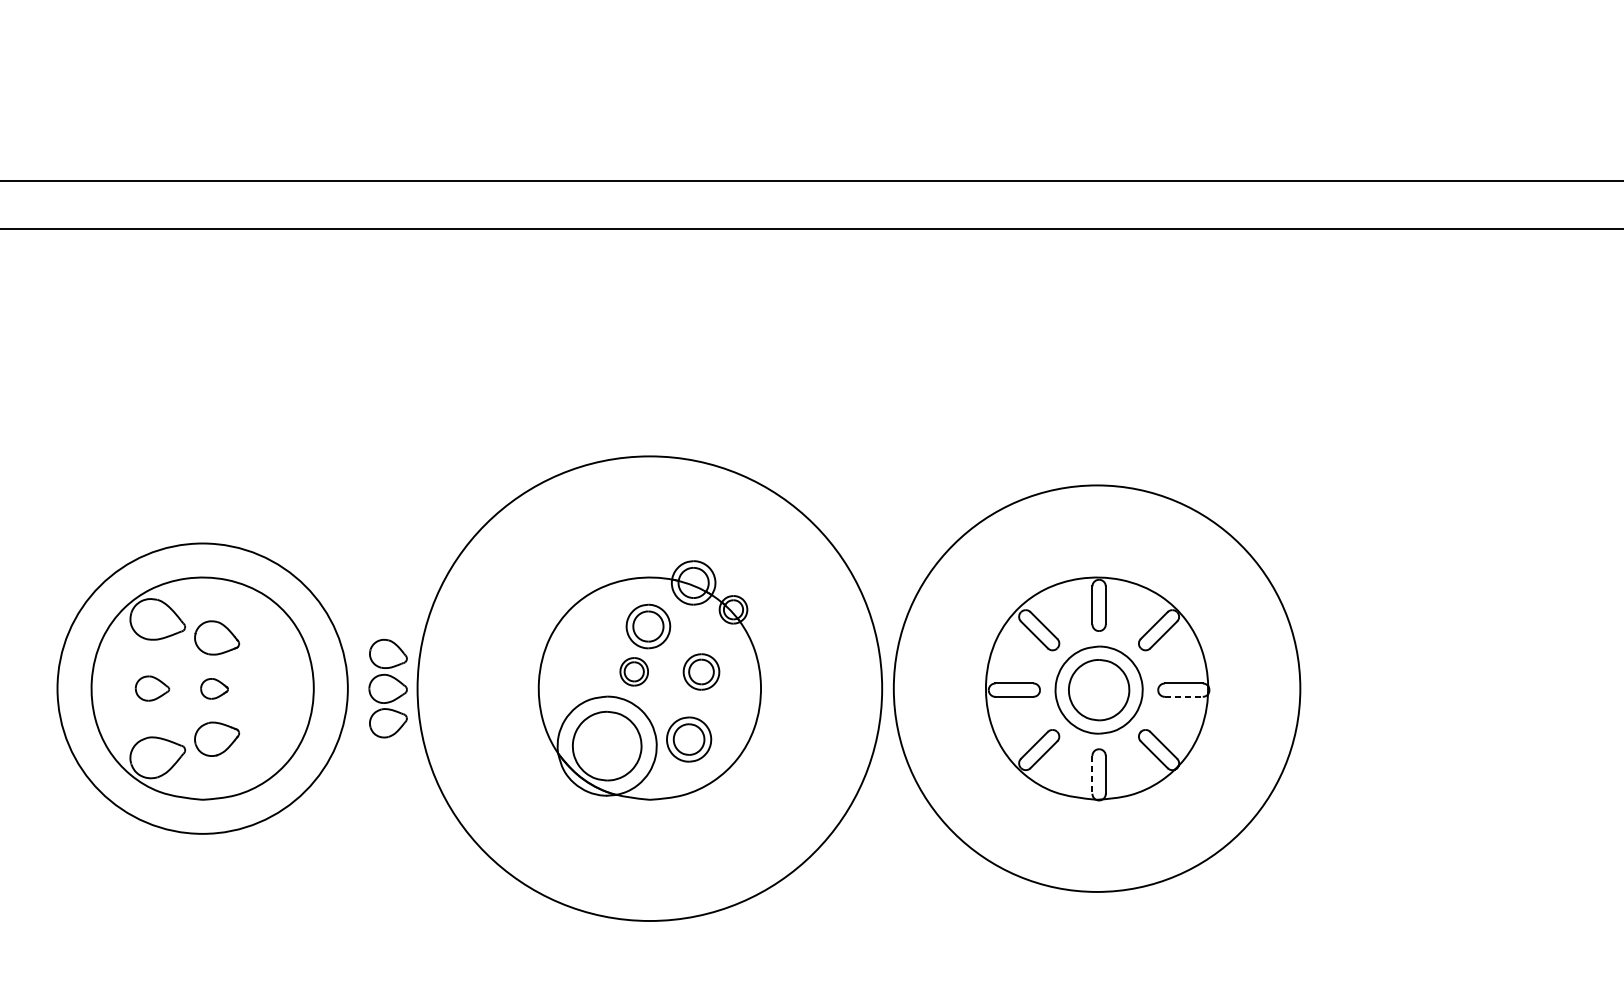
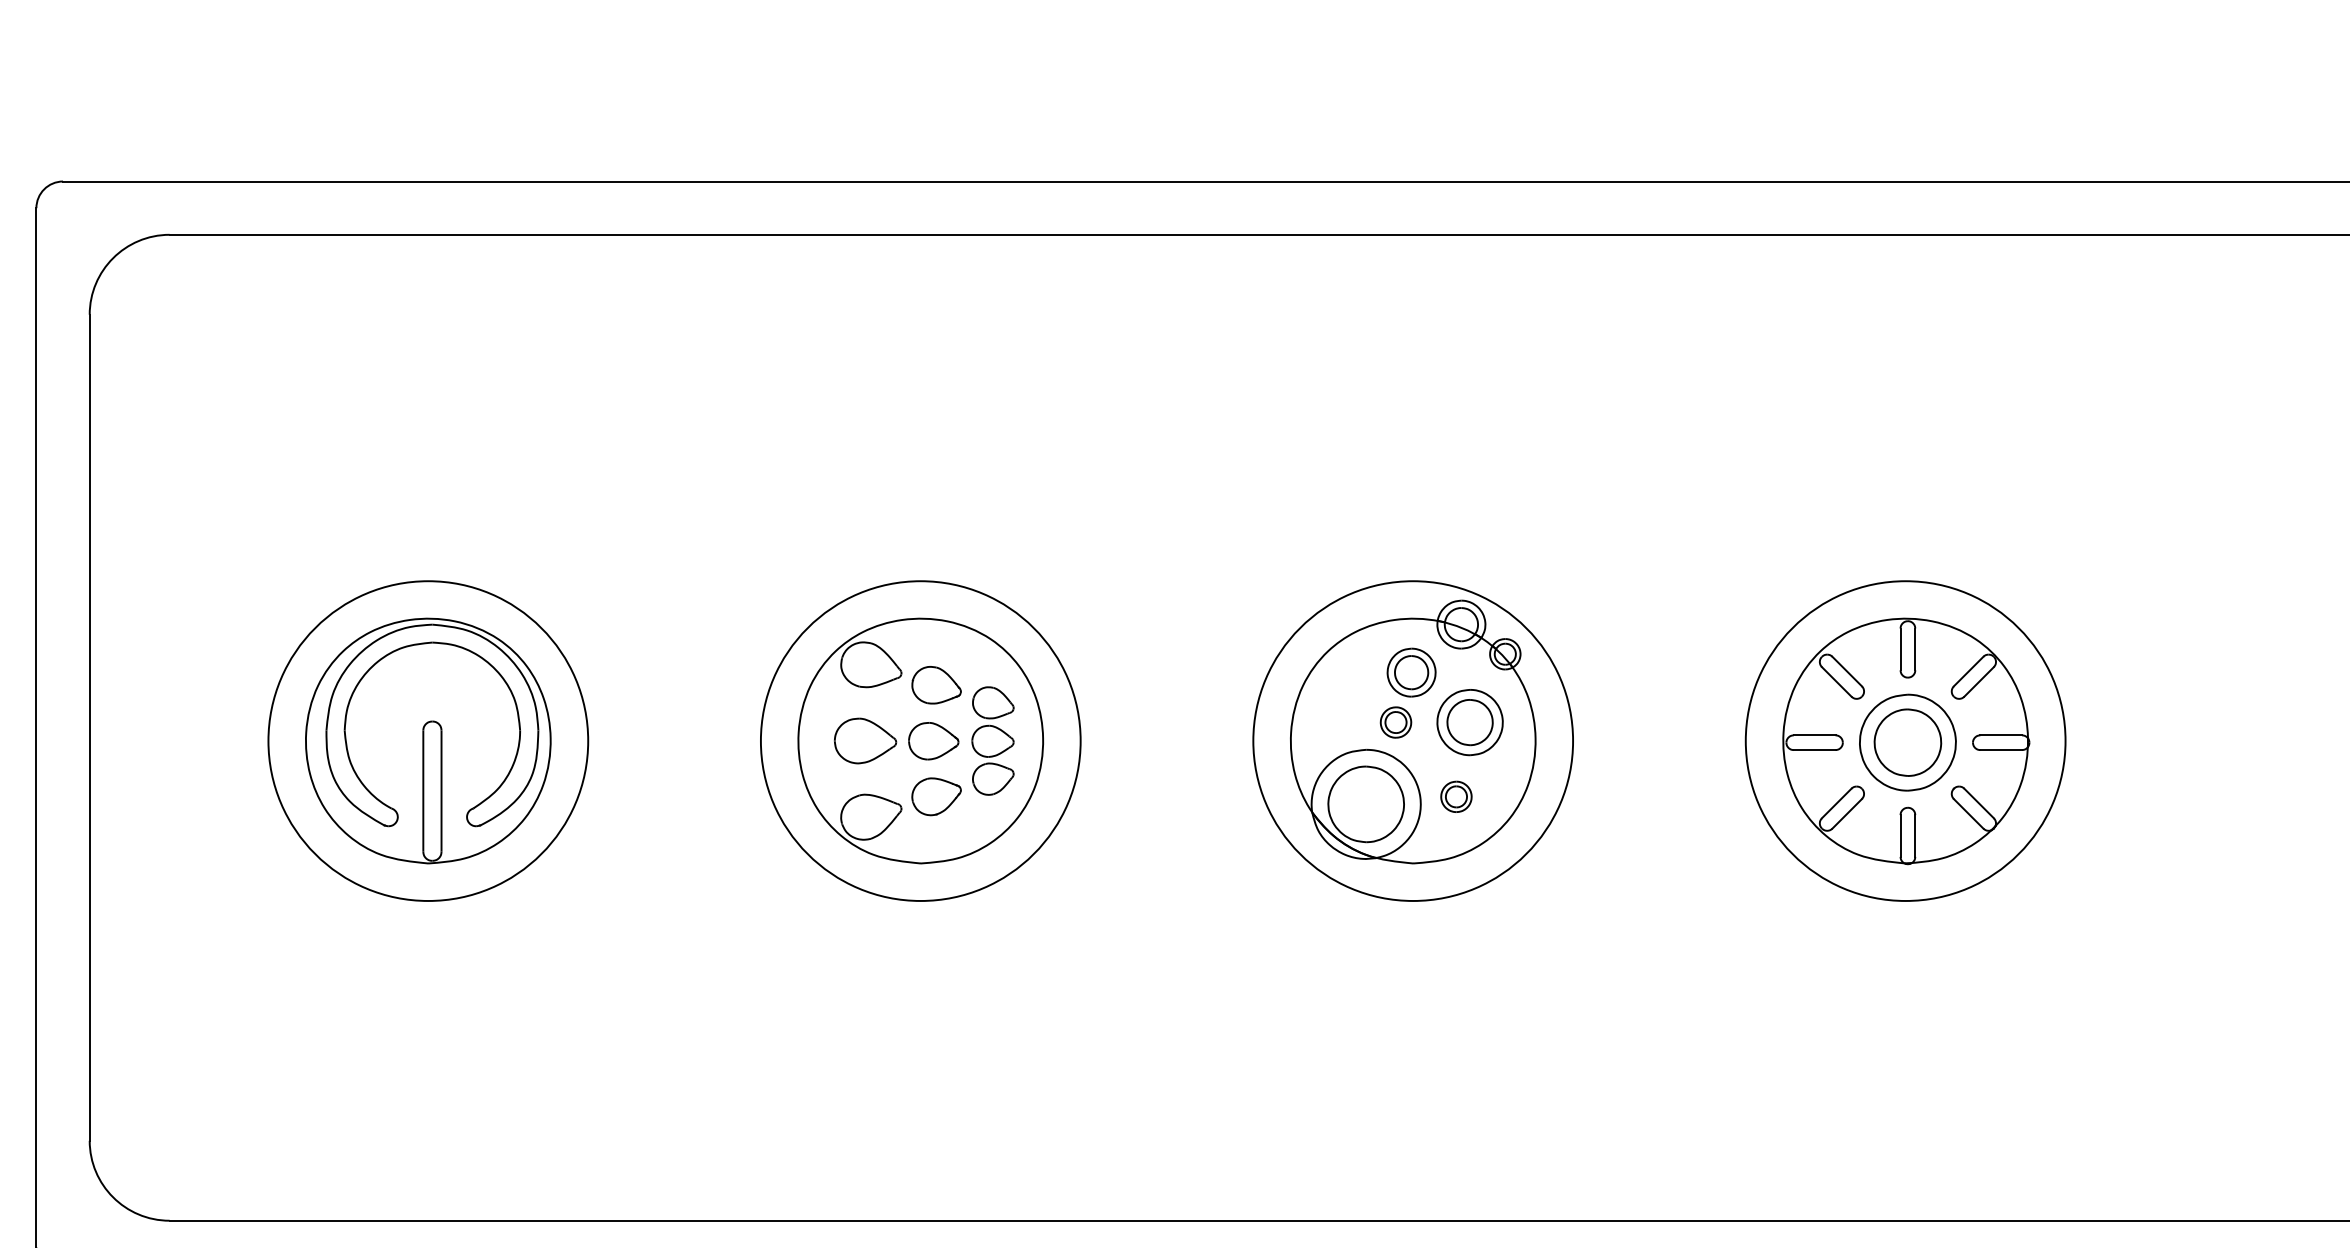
part: (700, 671) -> (1469, 722), size x1.67
part: (152, 688) -> (865, 740), size x1.67
part: (387, 688) -> (992, 740), moved
circle: (650, 688) -> (1413, 740), size x0.62
circle: (1096, 688) -> (1905, 740), size x0.71
part: (214, 689) -> (933, 741), size x1.67
line: (1184, 697) -> (2001, 750), dashed -> solid
part: (689, 739) -> (1456, 796), size x0.62
line: (1092, 774) -> (1900, 835), dashed -> solid

